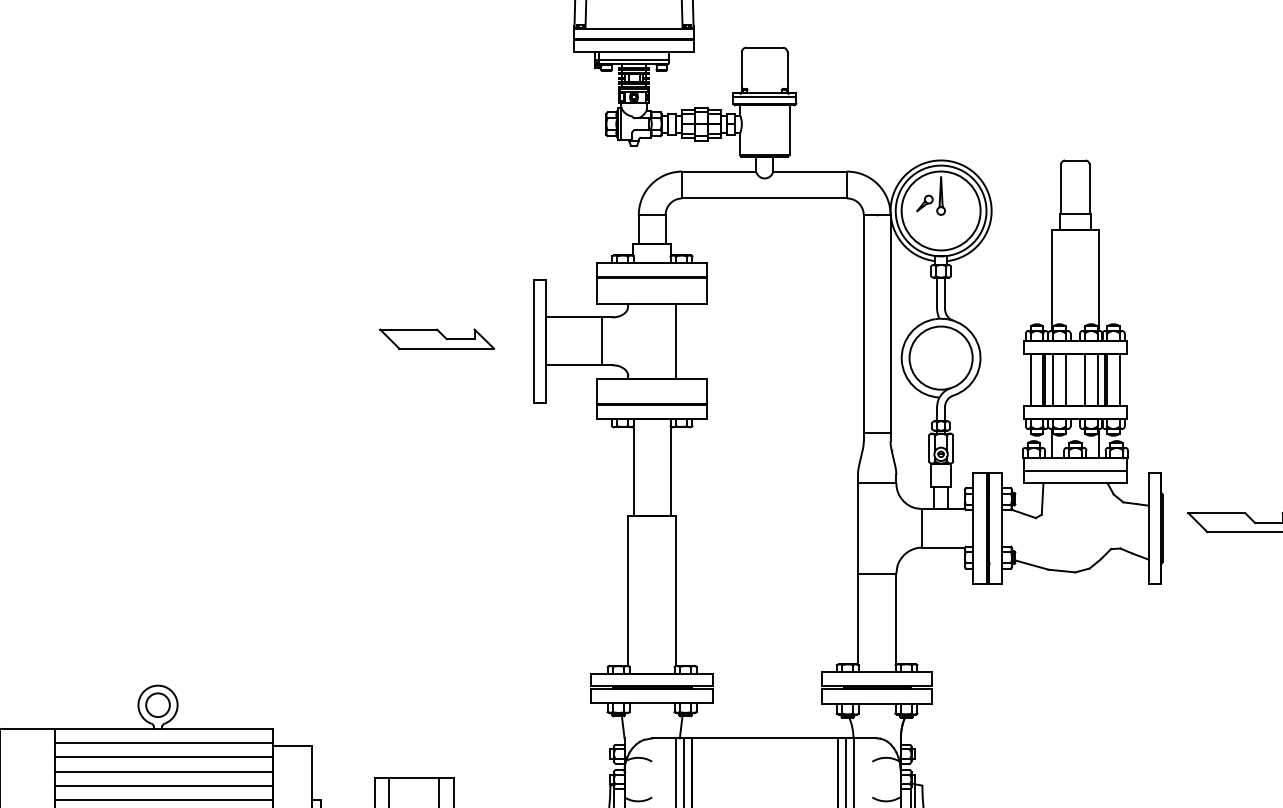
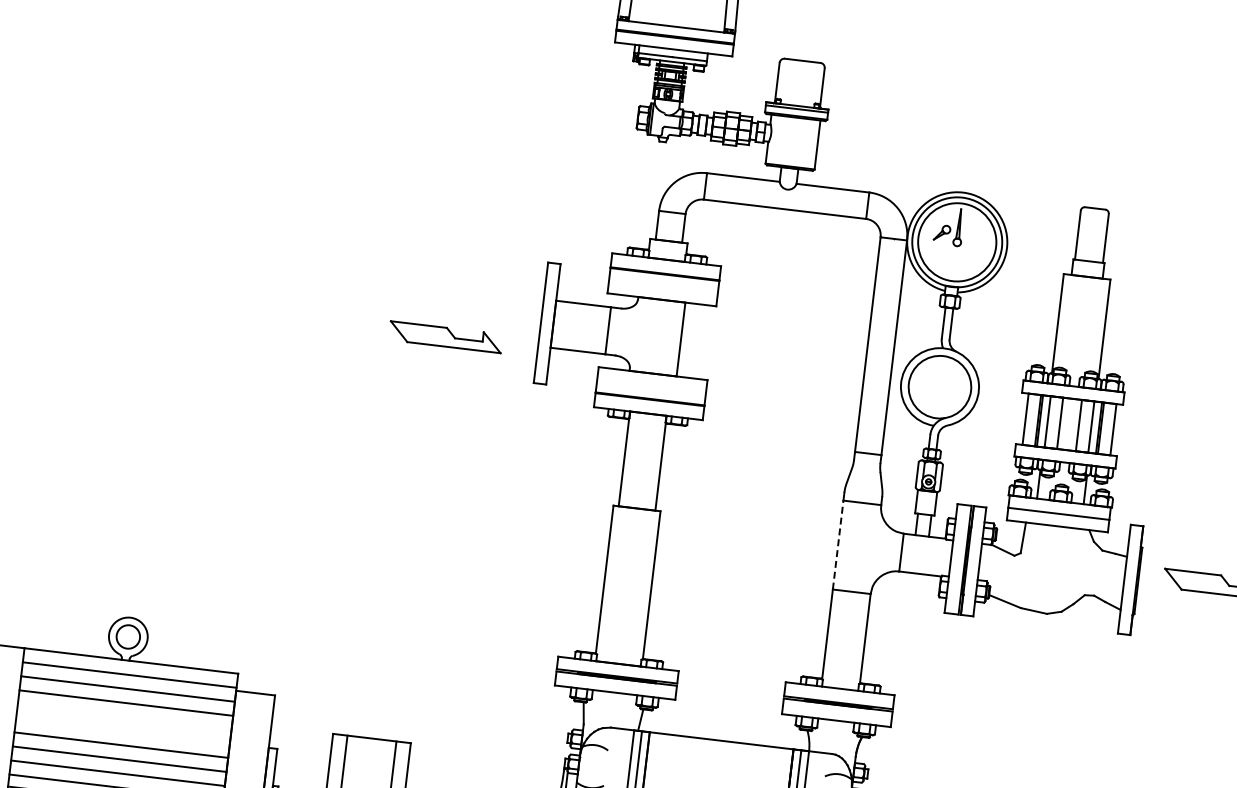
part: (437, 338) -> (446, 336), moved
line: (858, 527) -> (838, 544), solid -> dashed
line: (163, 785) -> (124, 716), removed
line: (163, 800) -> (122, 731), removed

